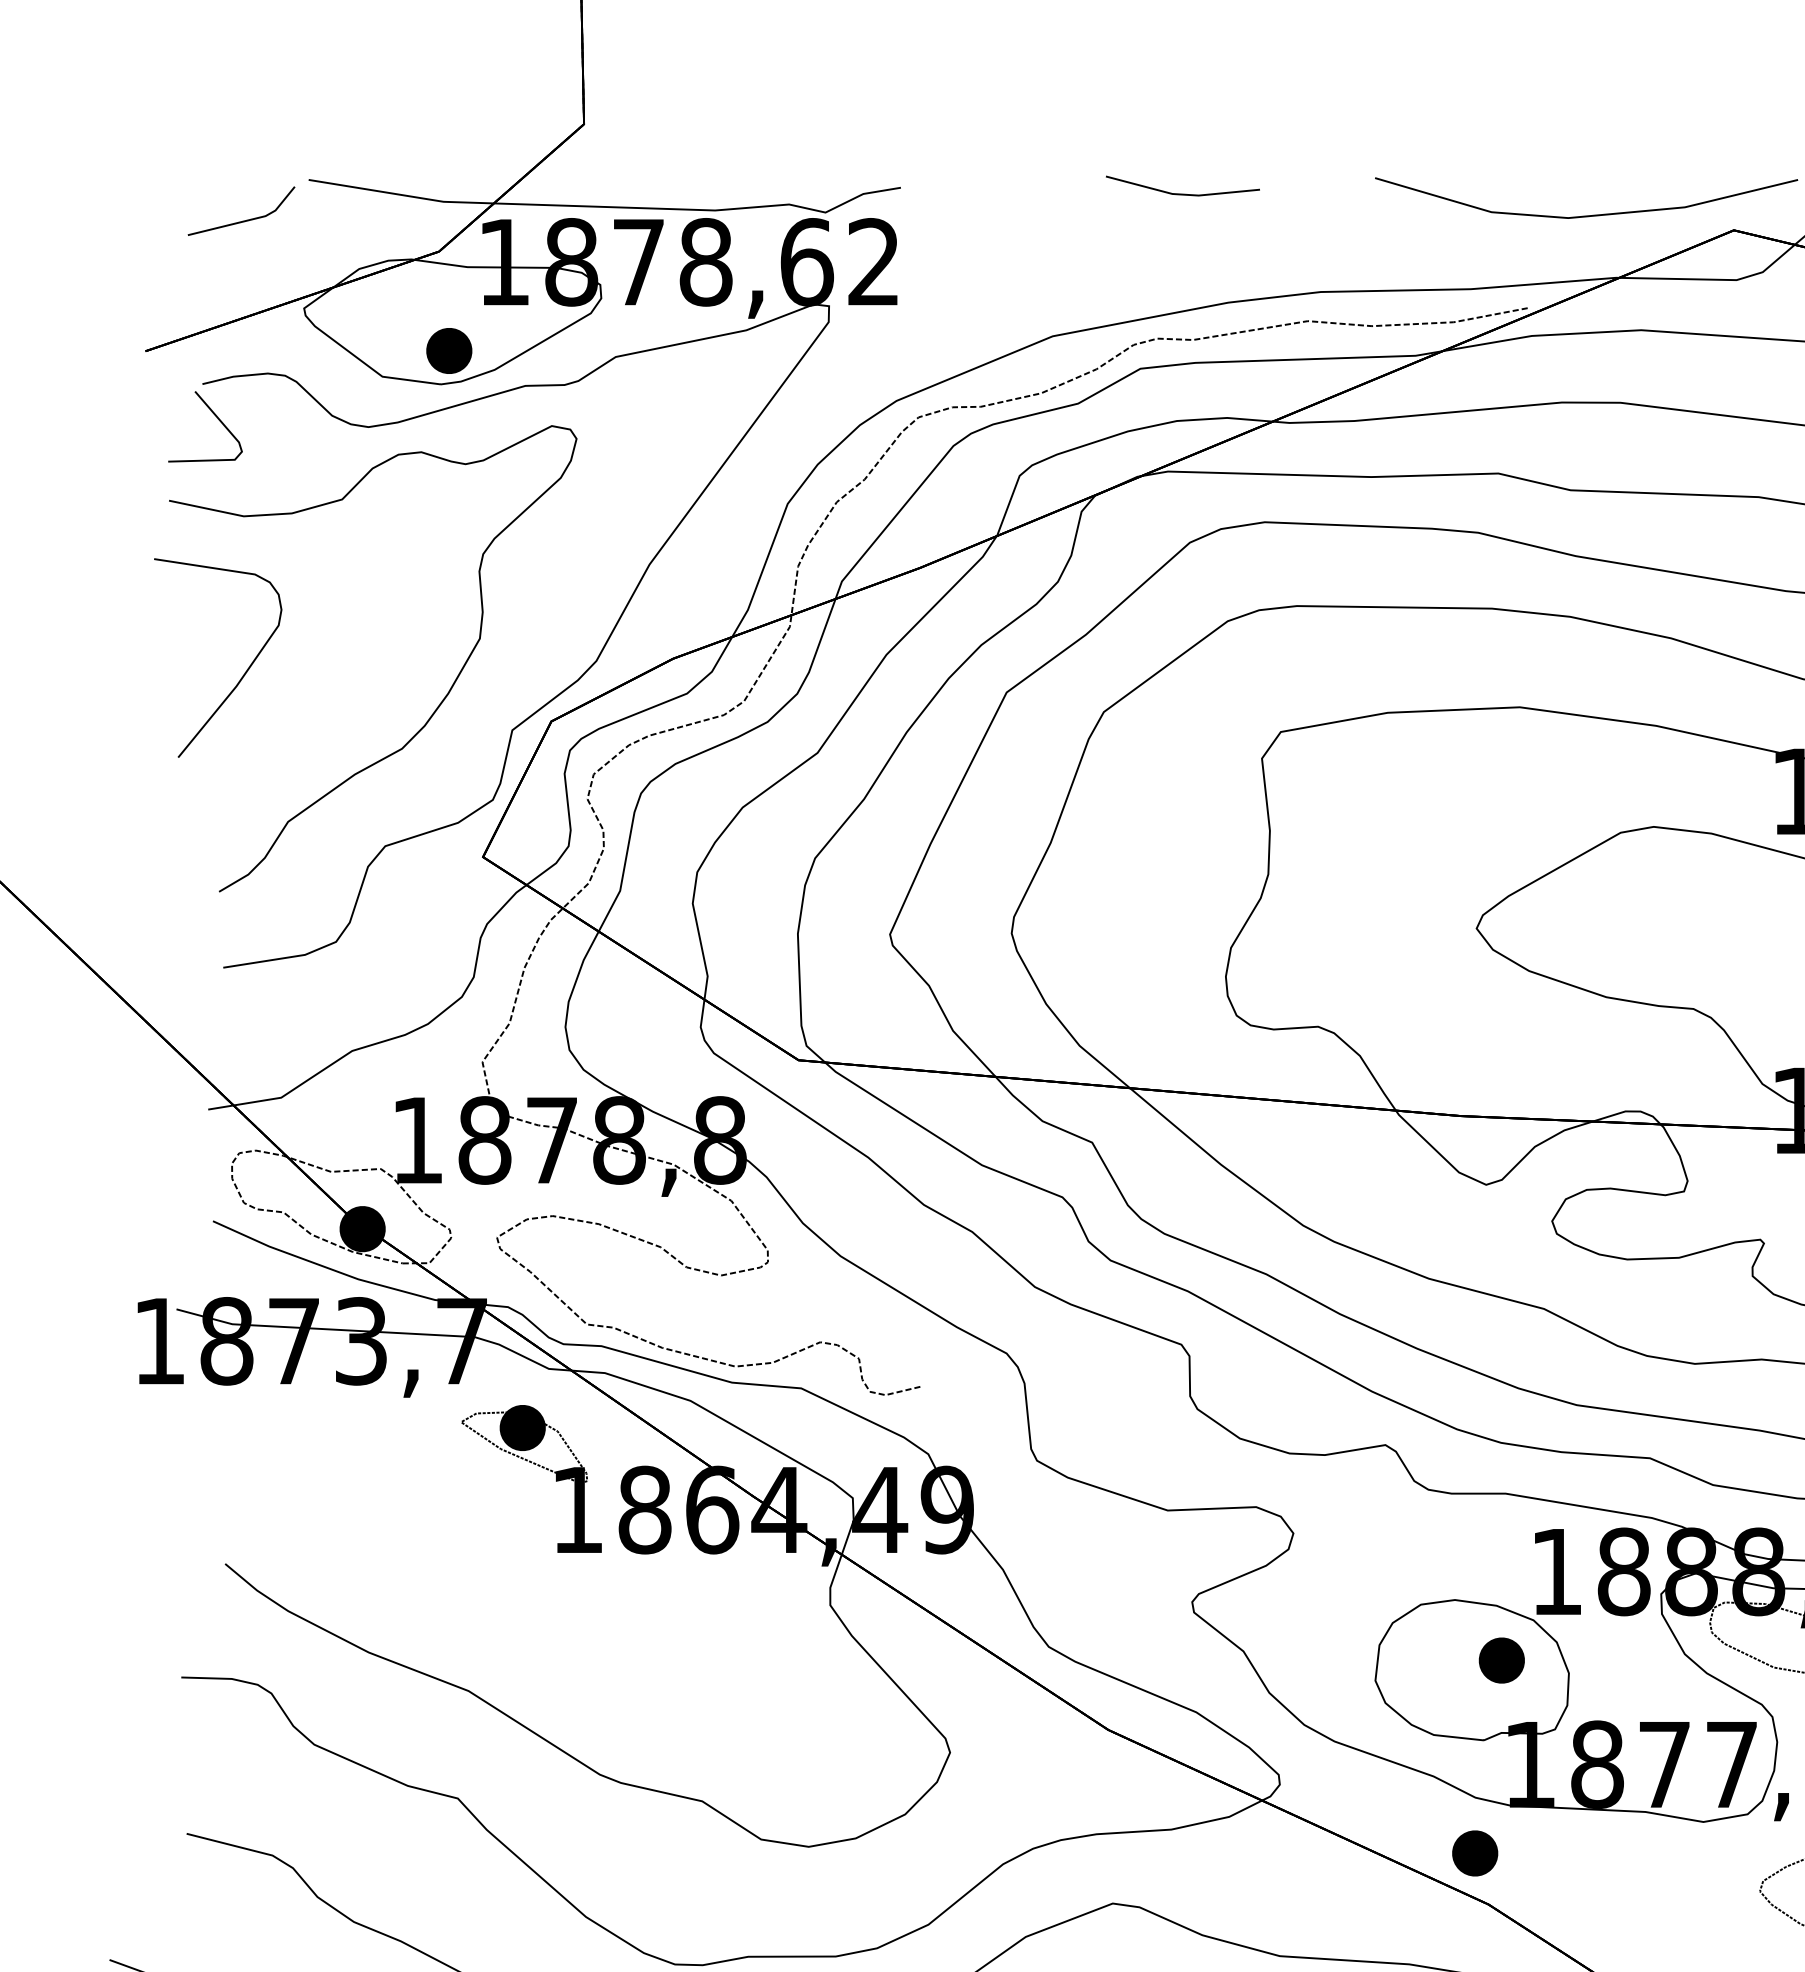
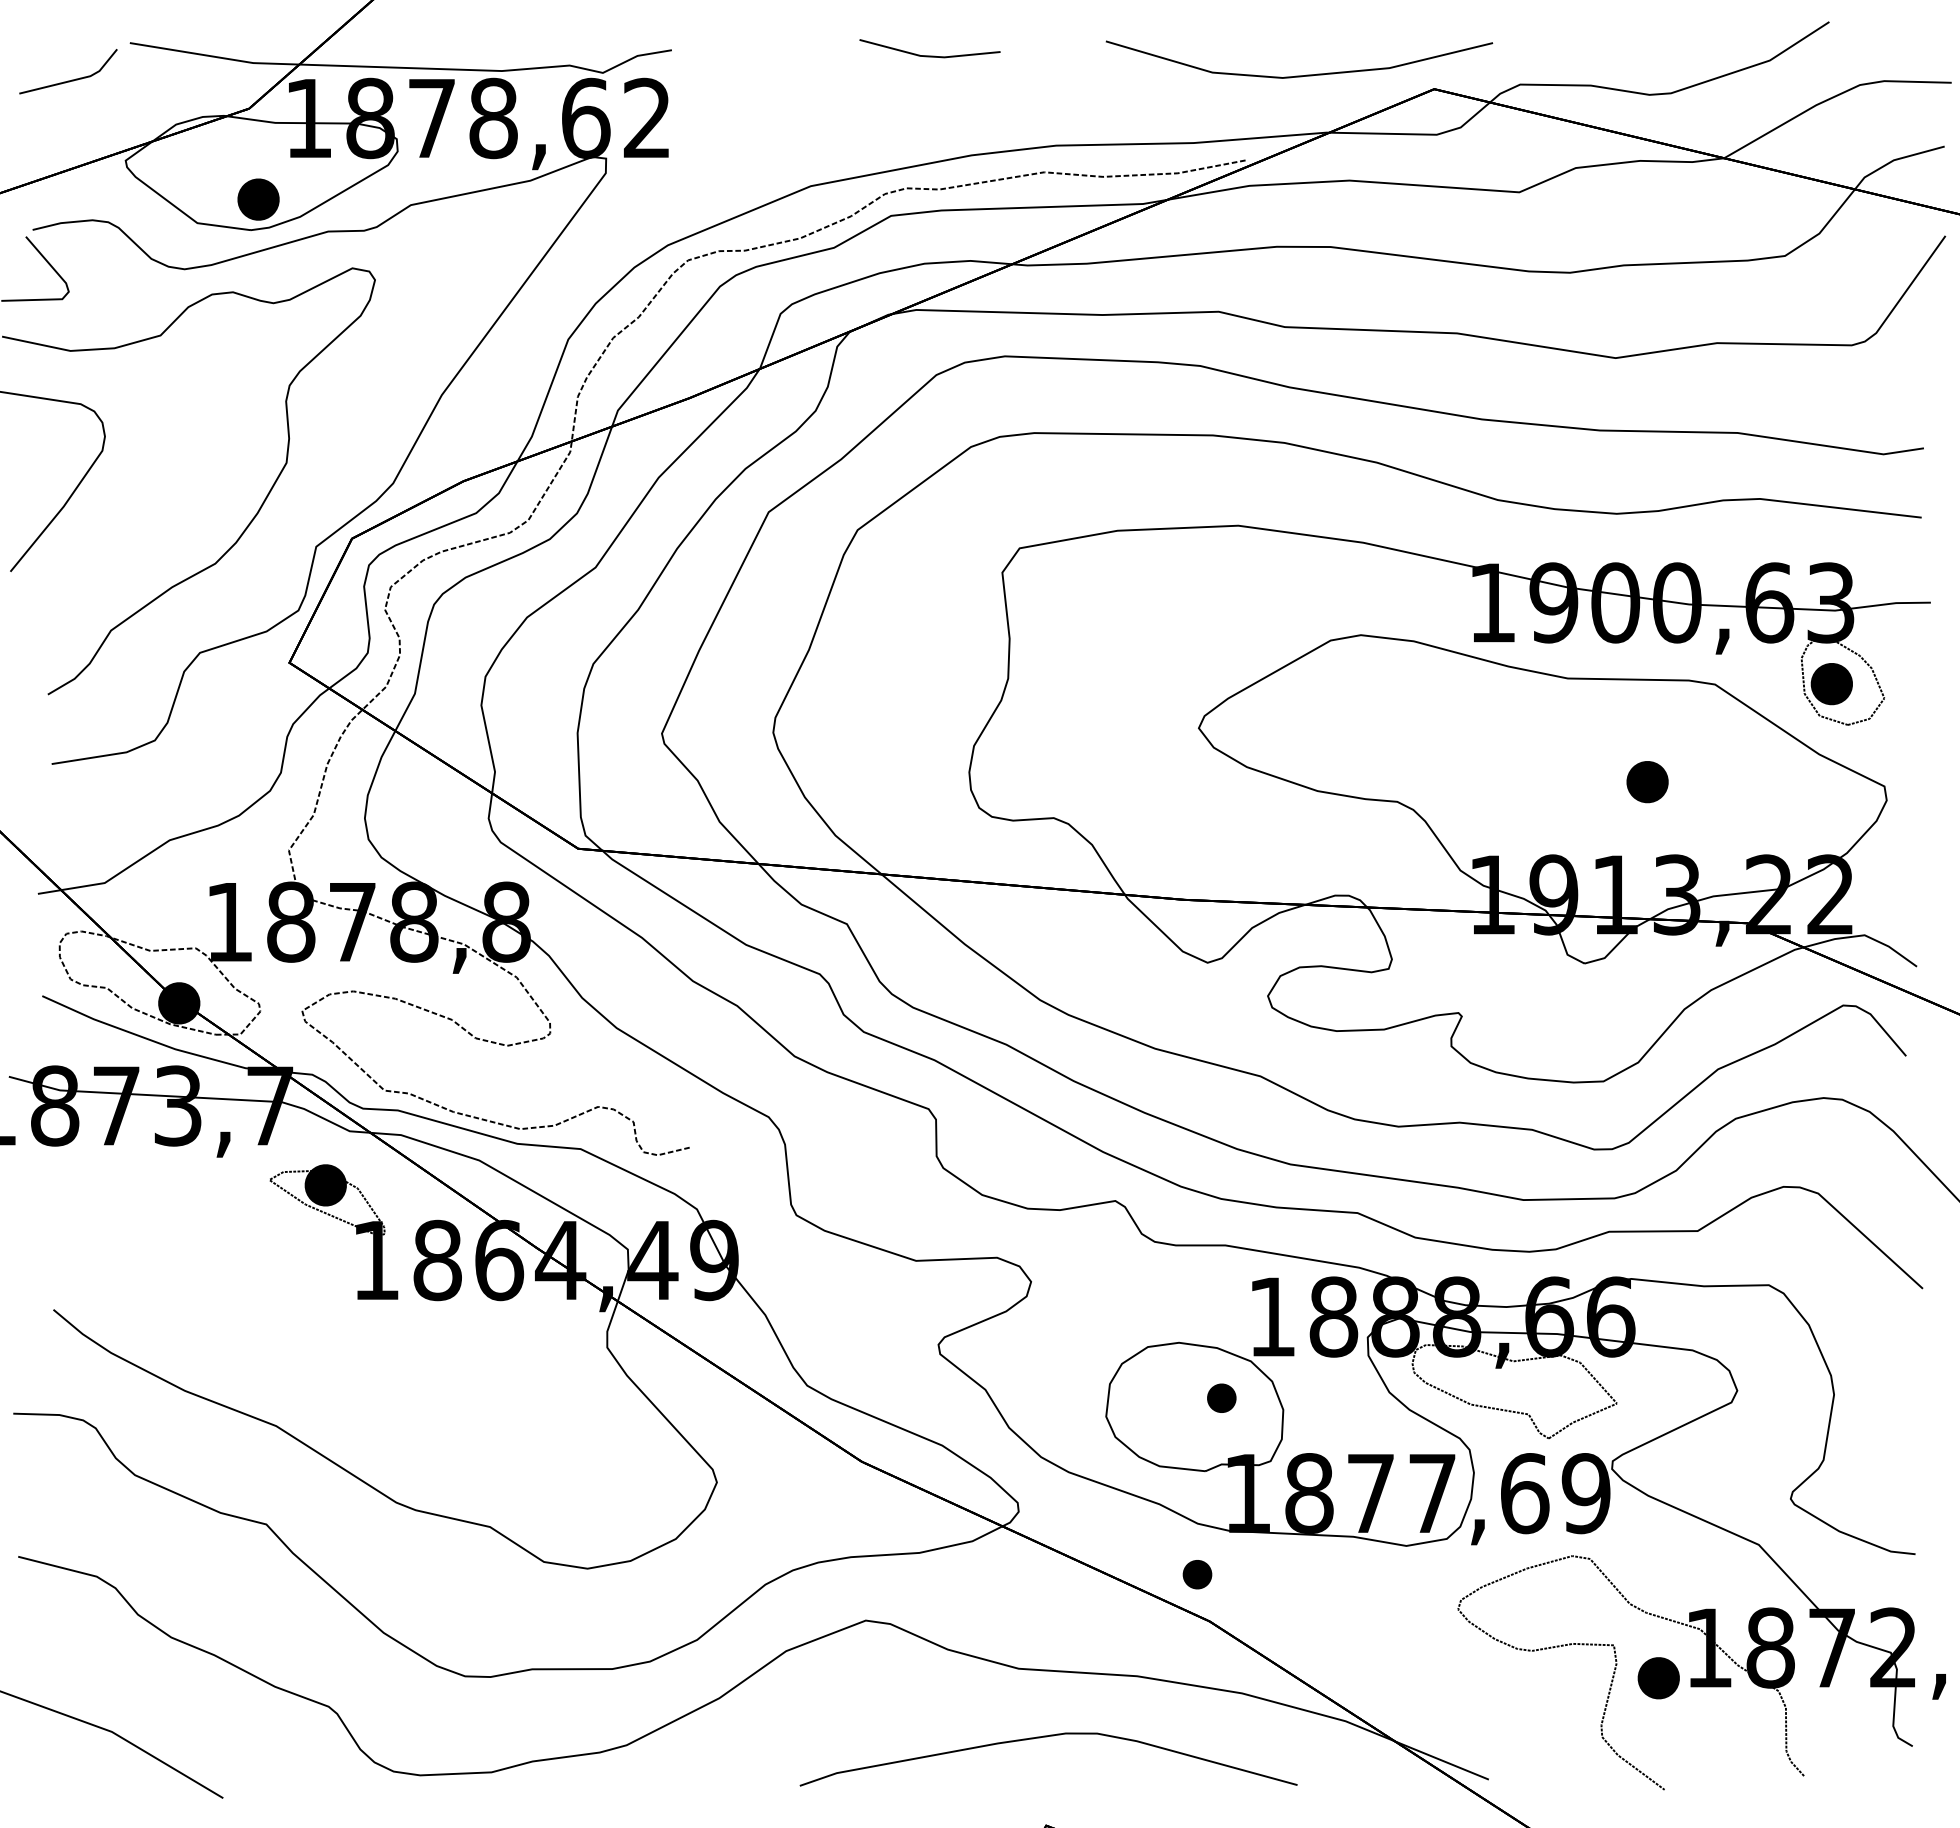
part: (1501, 1660) -> (1221, 1398), size x0.7
part: (1475, 1853) -> (1197, 1574), size x0.7

